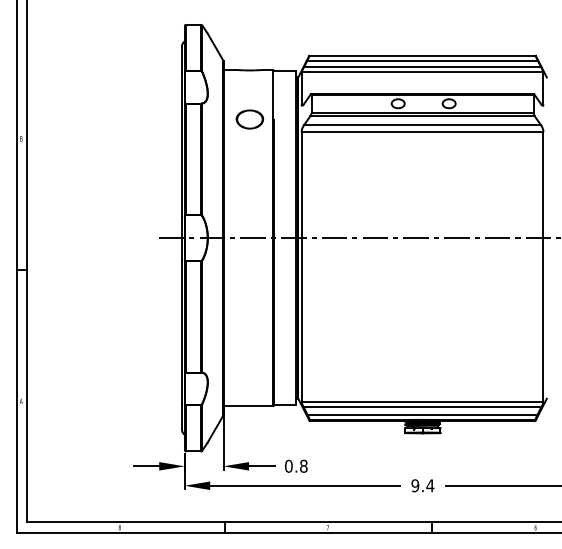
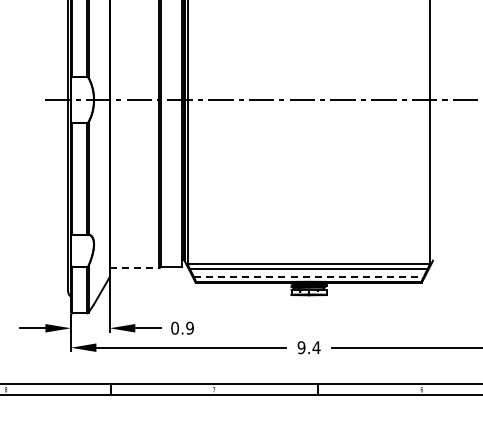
line: (248, 406) -> (134, 268), solid -> dashed
line: (423, 414) -> (309, 276), solid -> dashed
text: (303, 466) -> (189, 328), 0.8 -> 0.9

